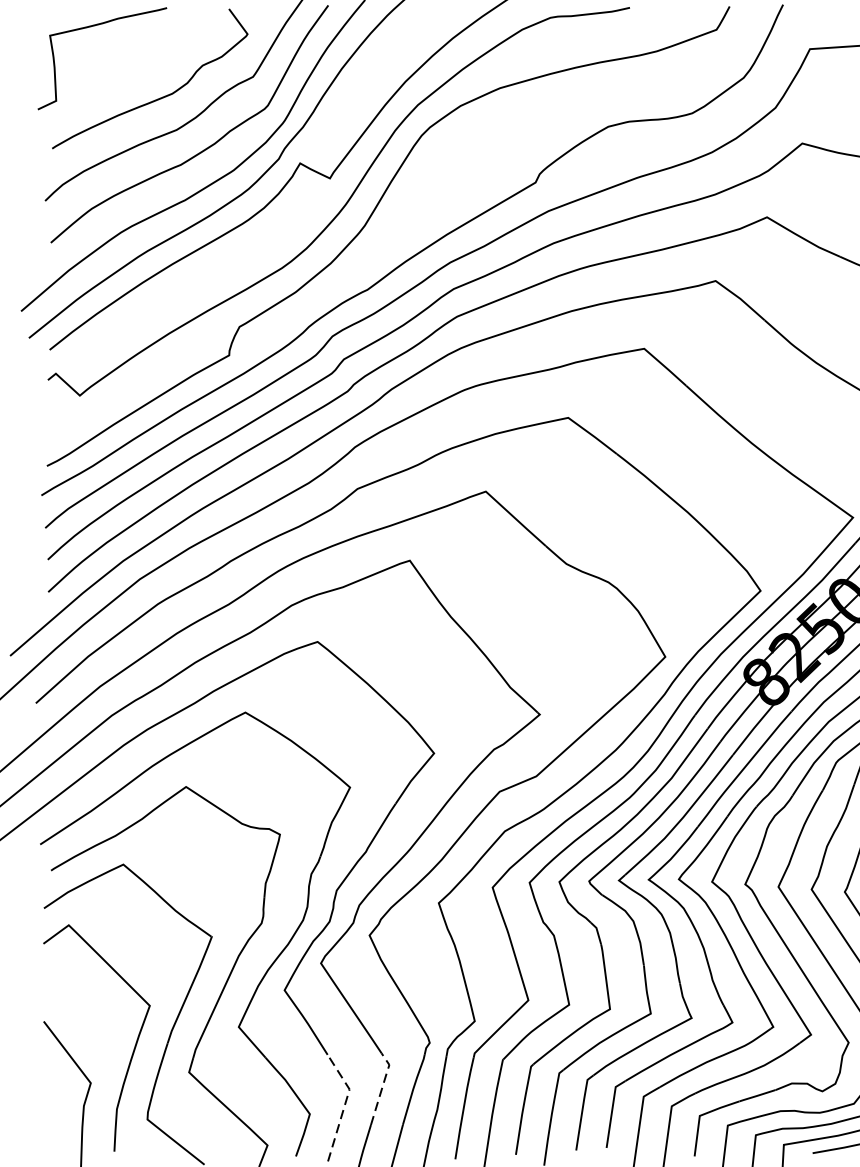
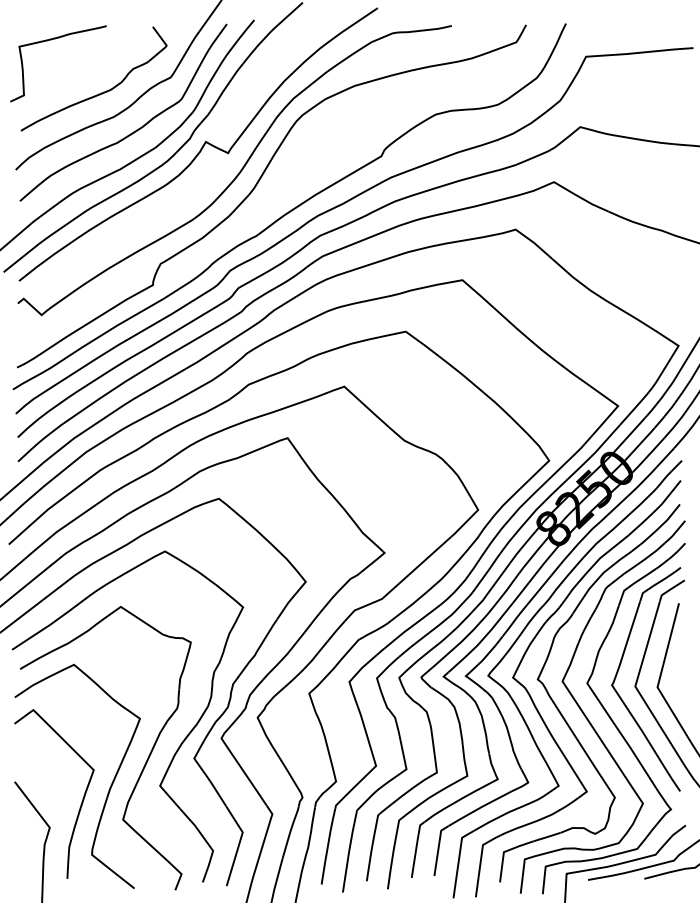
line: (382, 1085) -> (267, 829), dashed -> solid
line: (345, 1104) -> (239, 843), dashed -> solid

